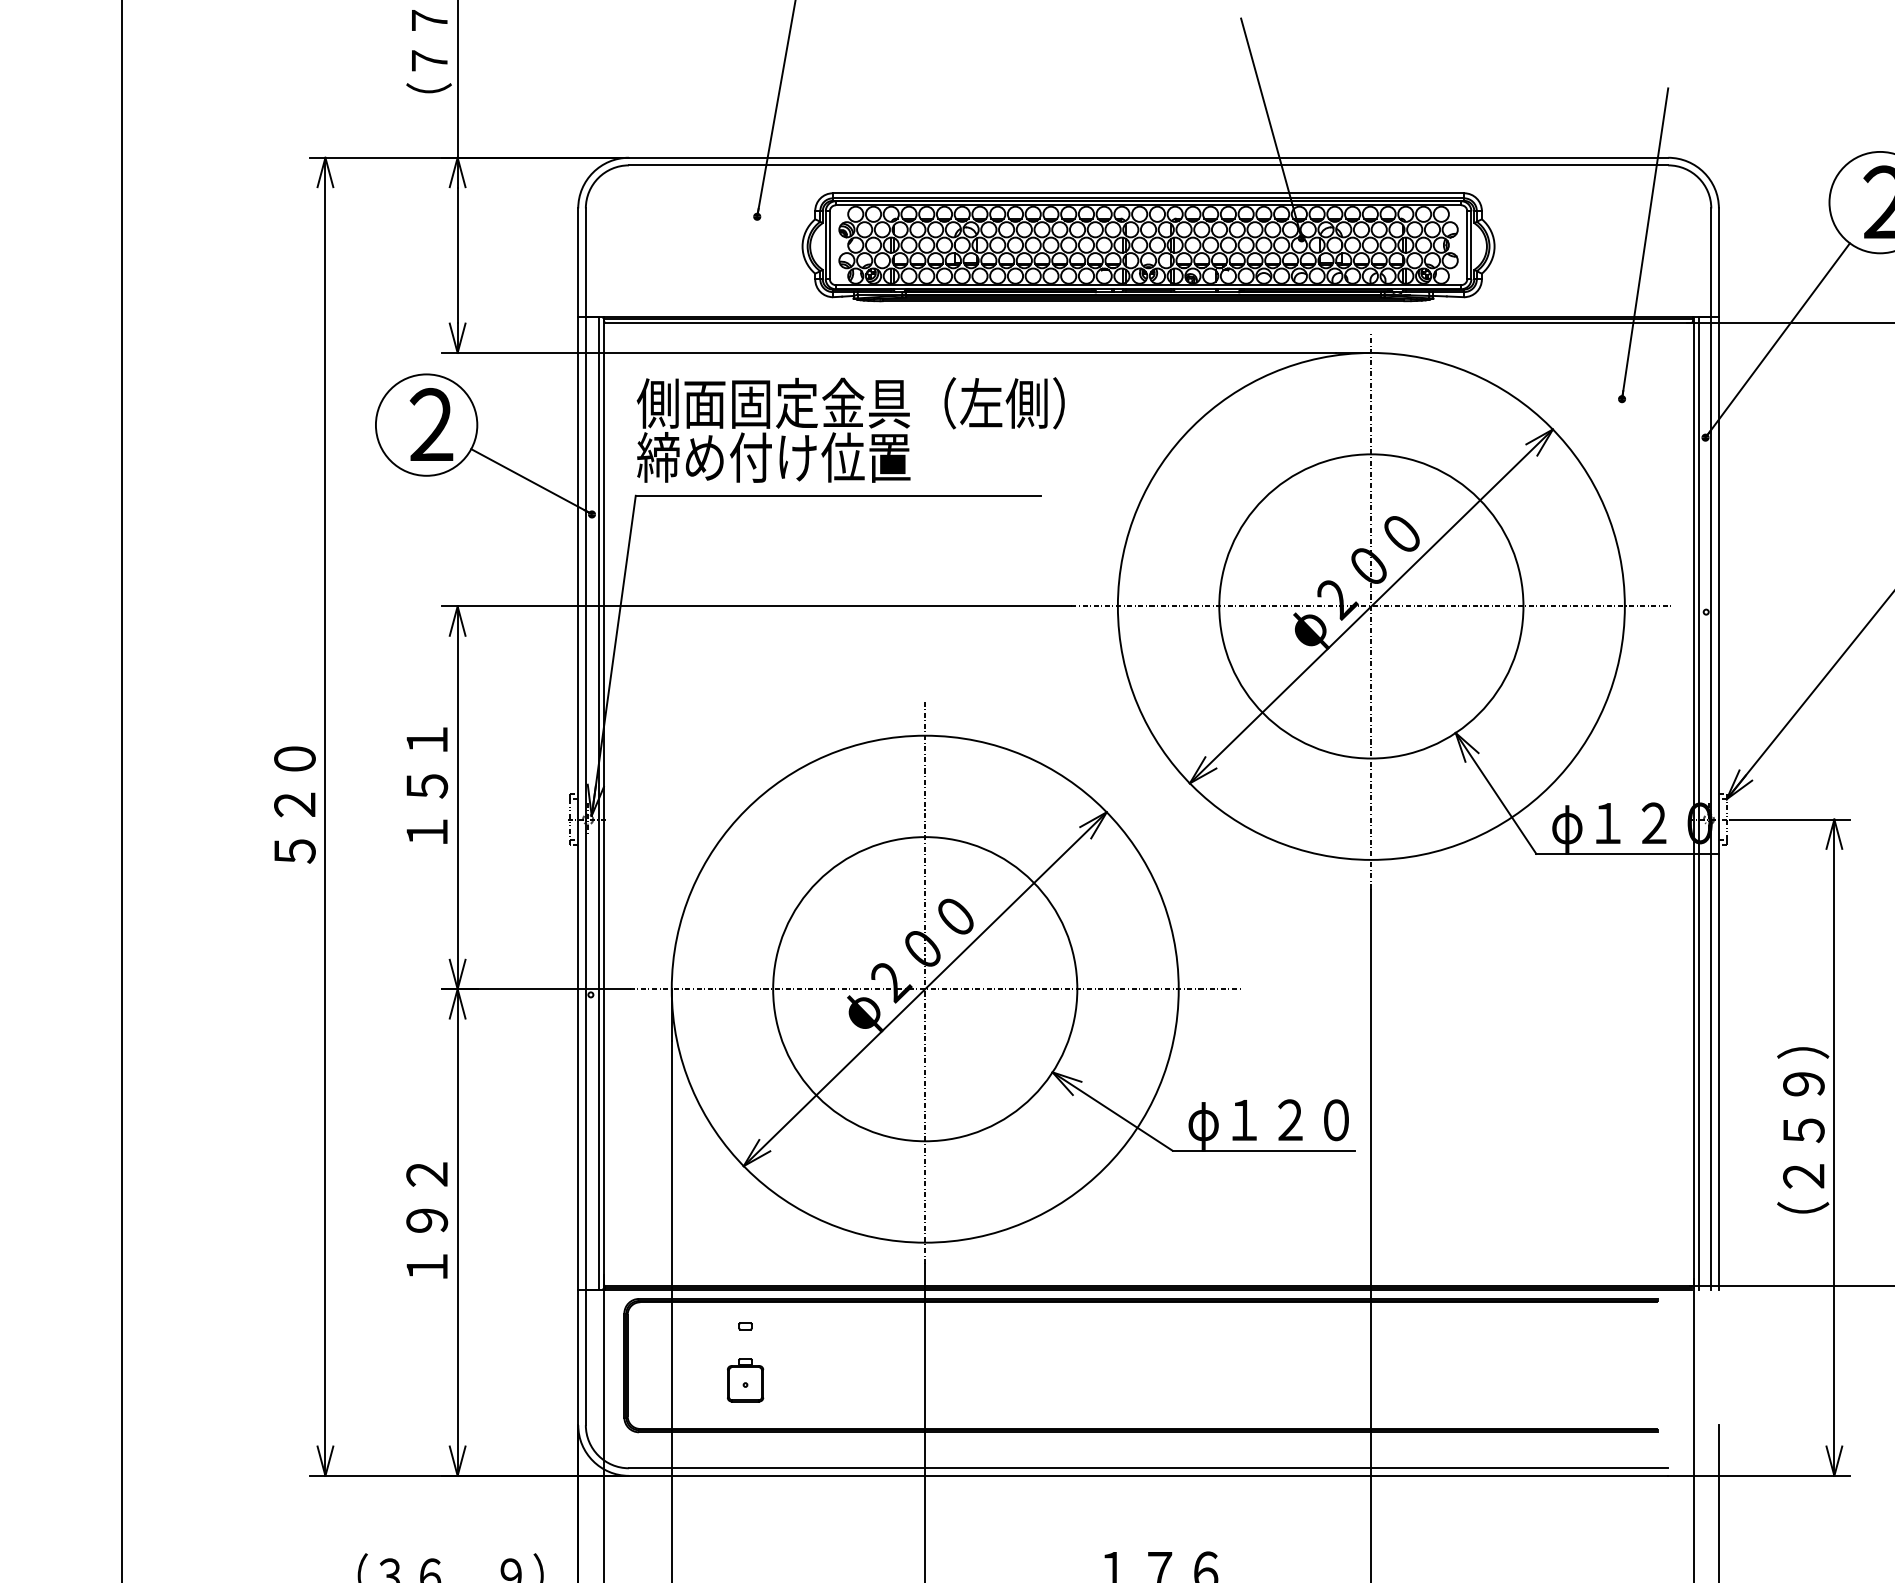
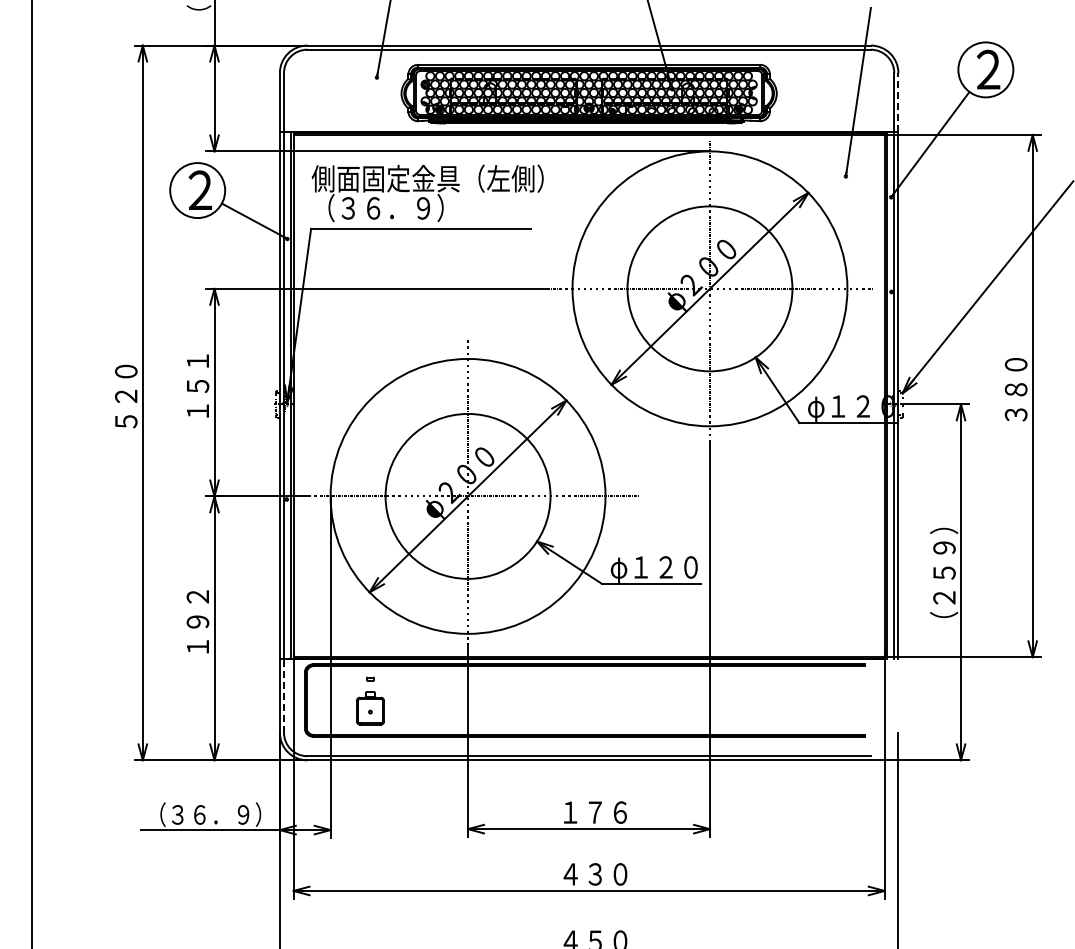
line: (1719, 262) -> (898, 102), solid -> dashed
text: (772, 458) -> (385, 208), 締め付け位置 -> （３６．９）
line: (586, 1358) -> (284, 696), solid -> dashed
part: (745, 1380) -> (370, 708), size x1.4

